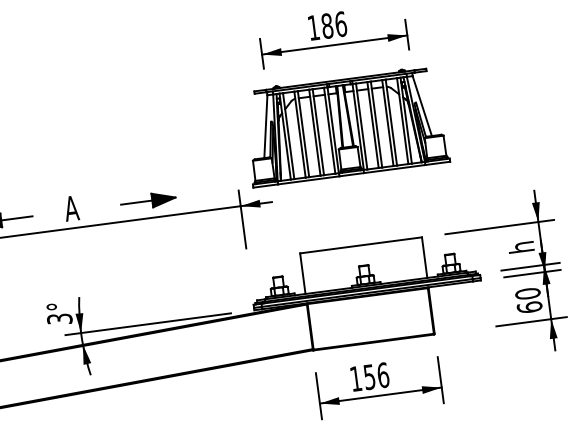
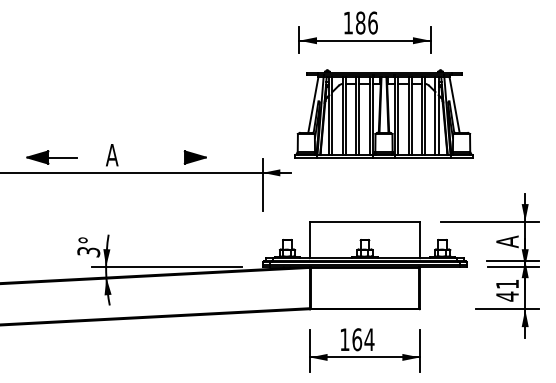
part: (344, 125) -> (383, 113), moved
line: (136, 202) -> (170, 157), removed
text: (520, 246) -> (506, 241), h -> A
text: (528, 300) -> (507, 290), 60 -> 41
text: (376, 375) -> (363, 339), 156 -> 164

